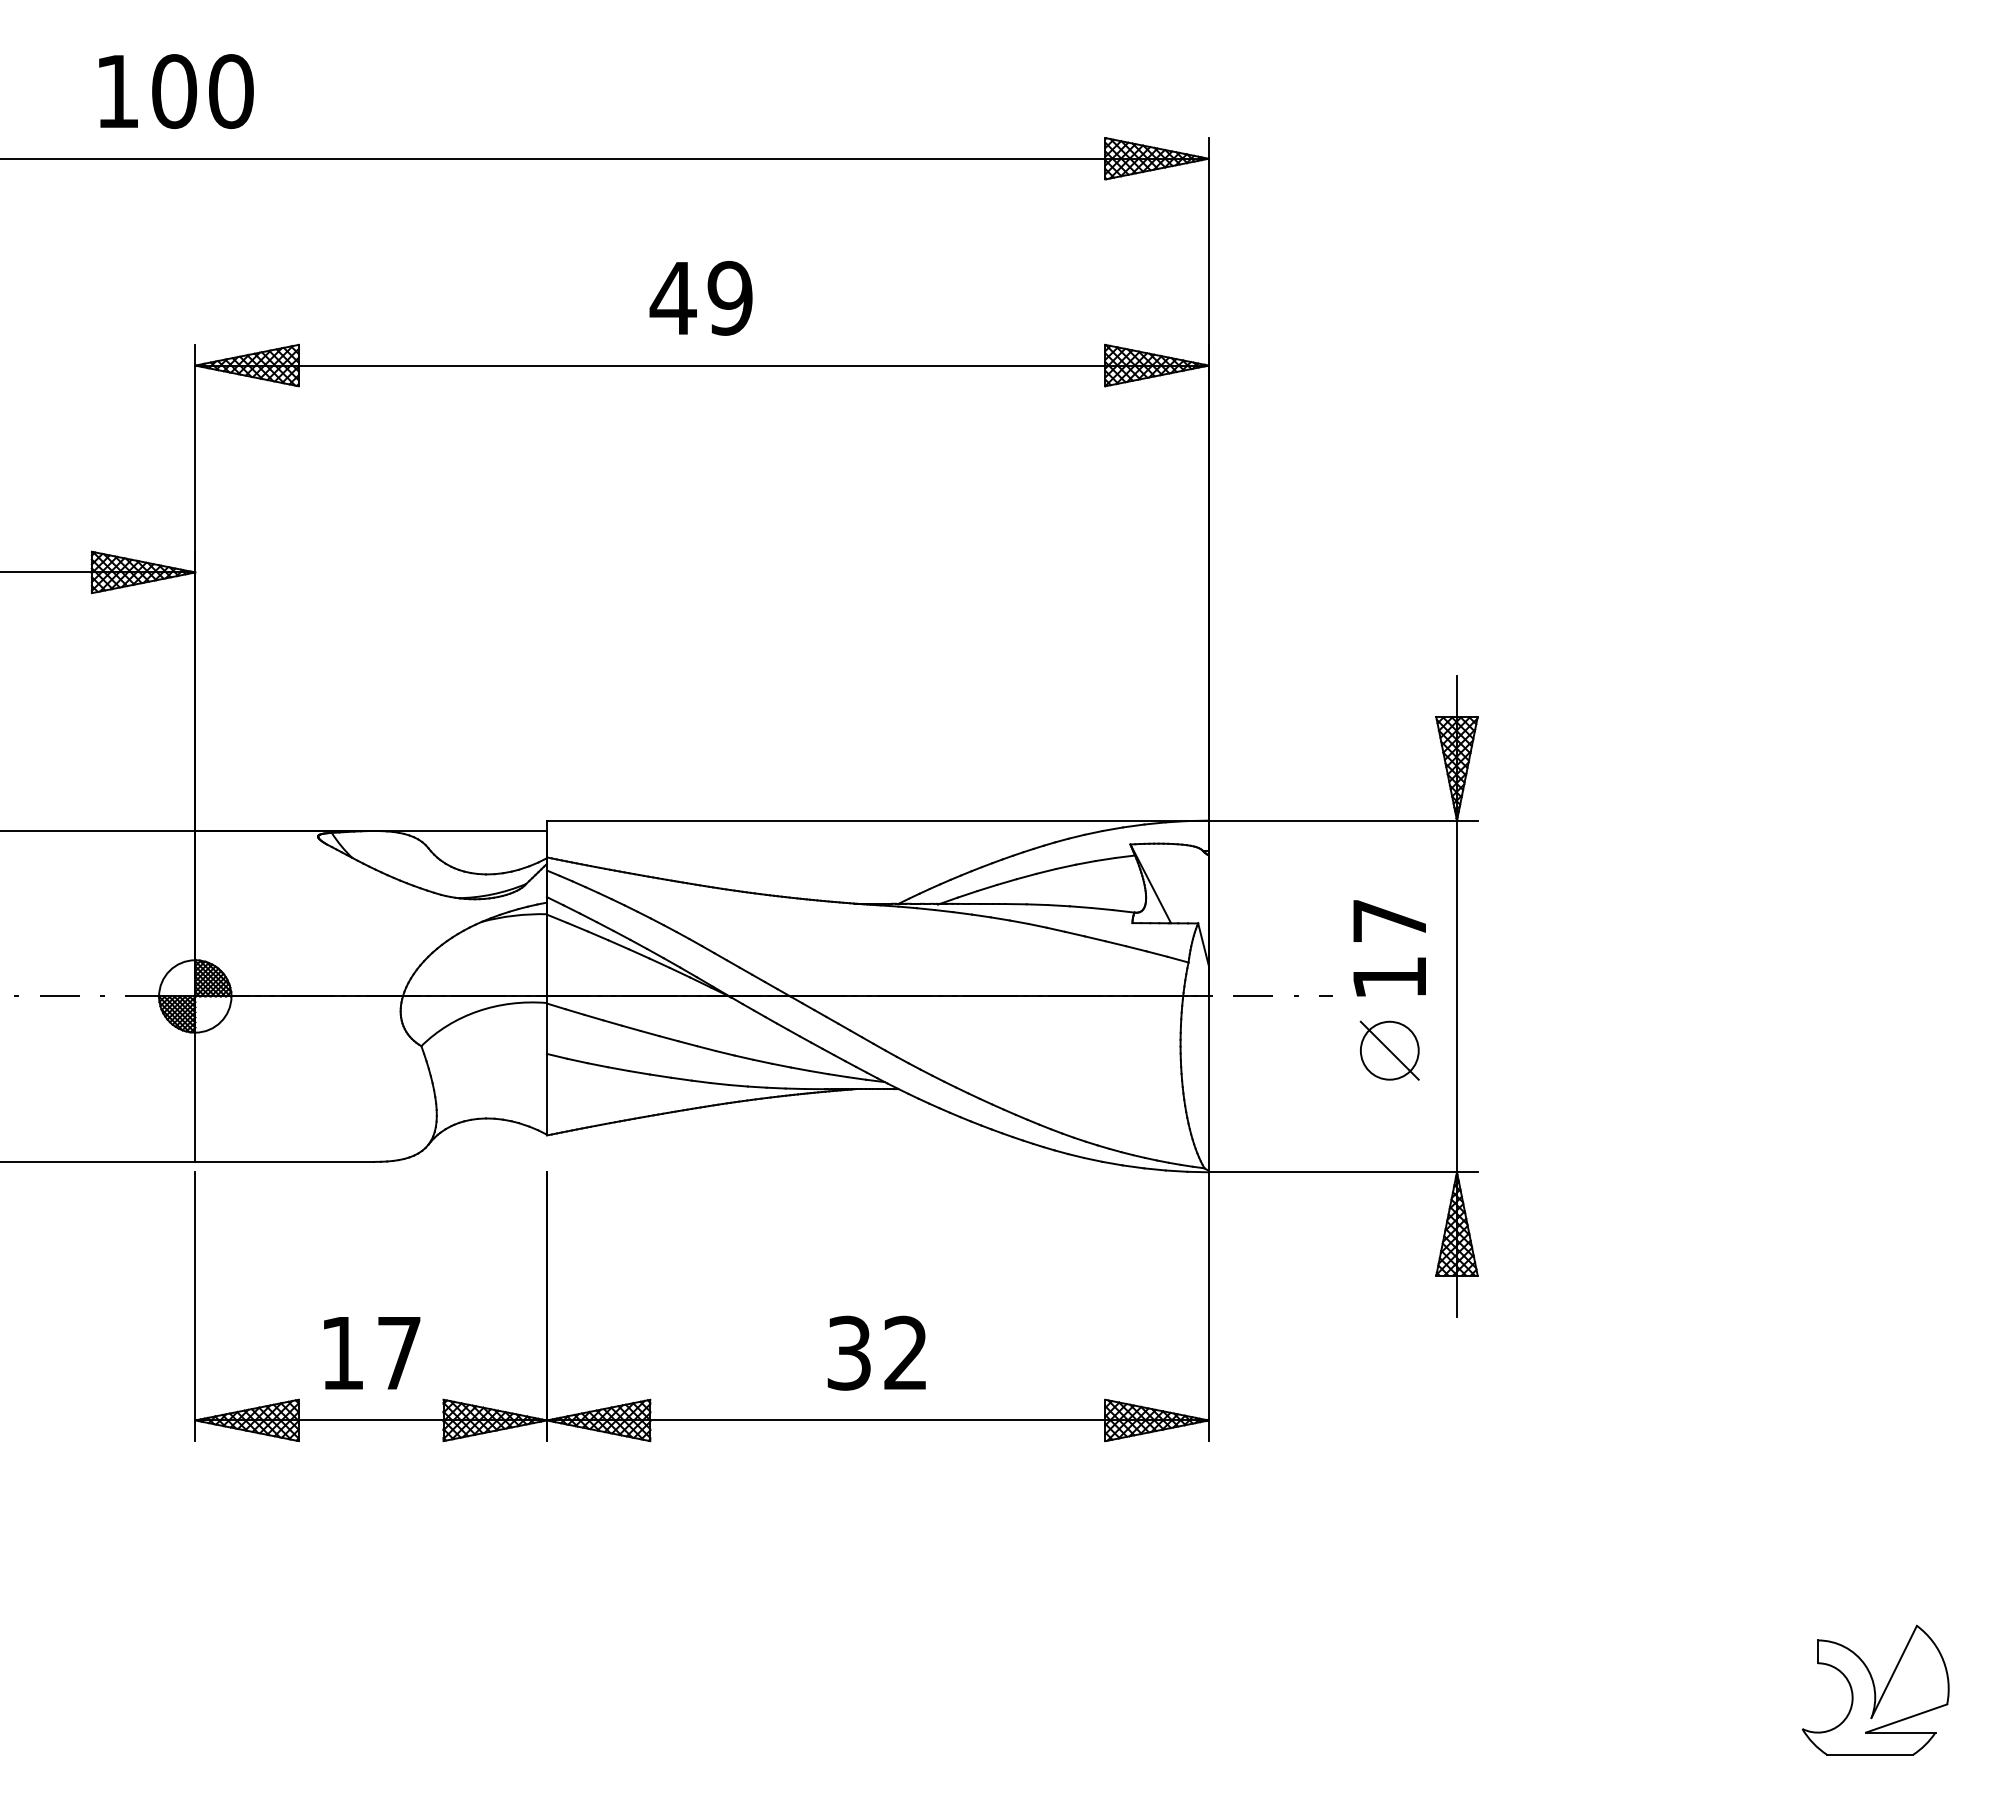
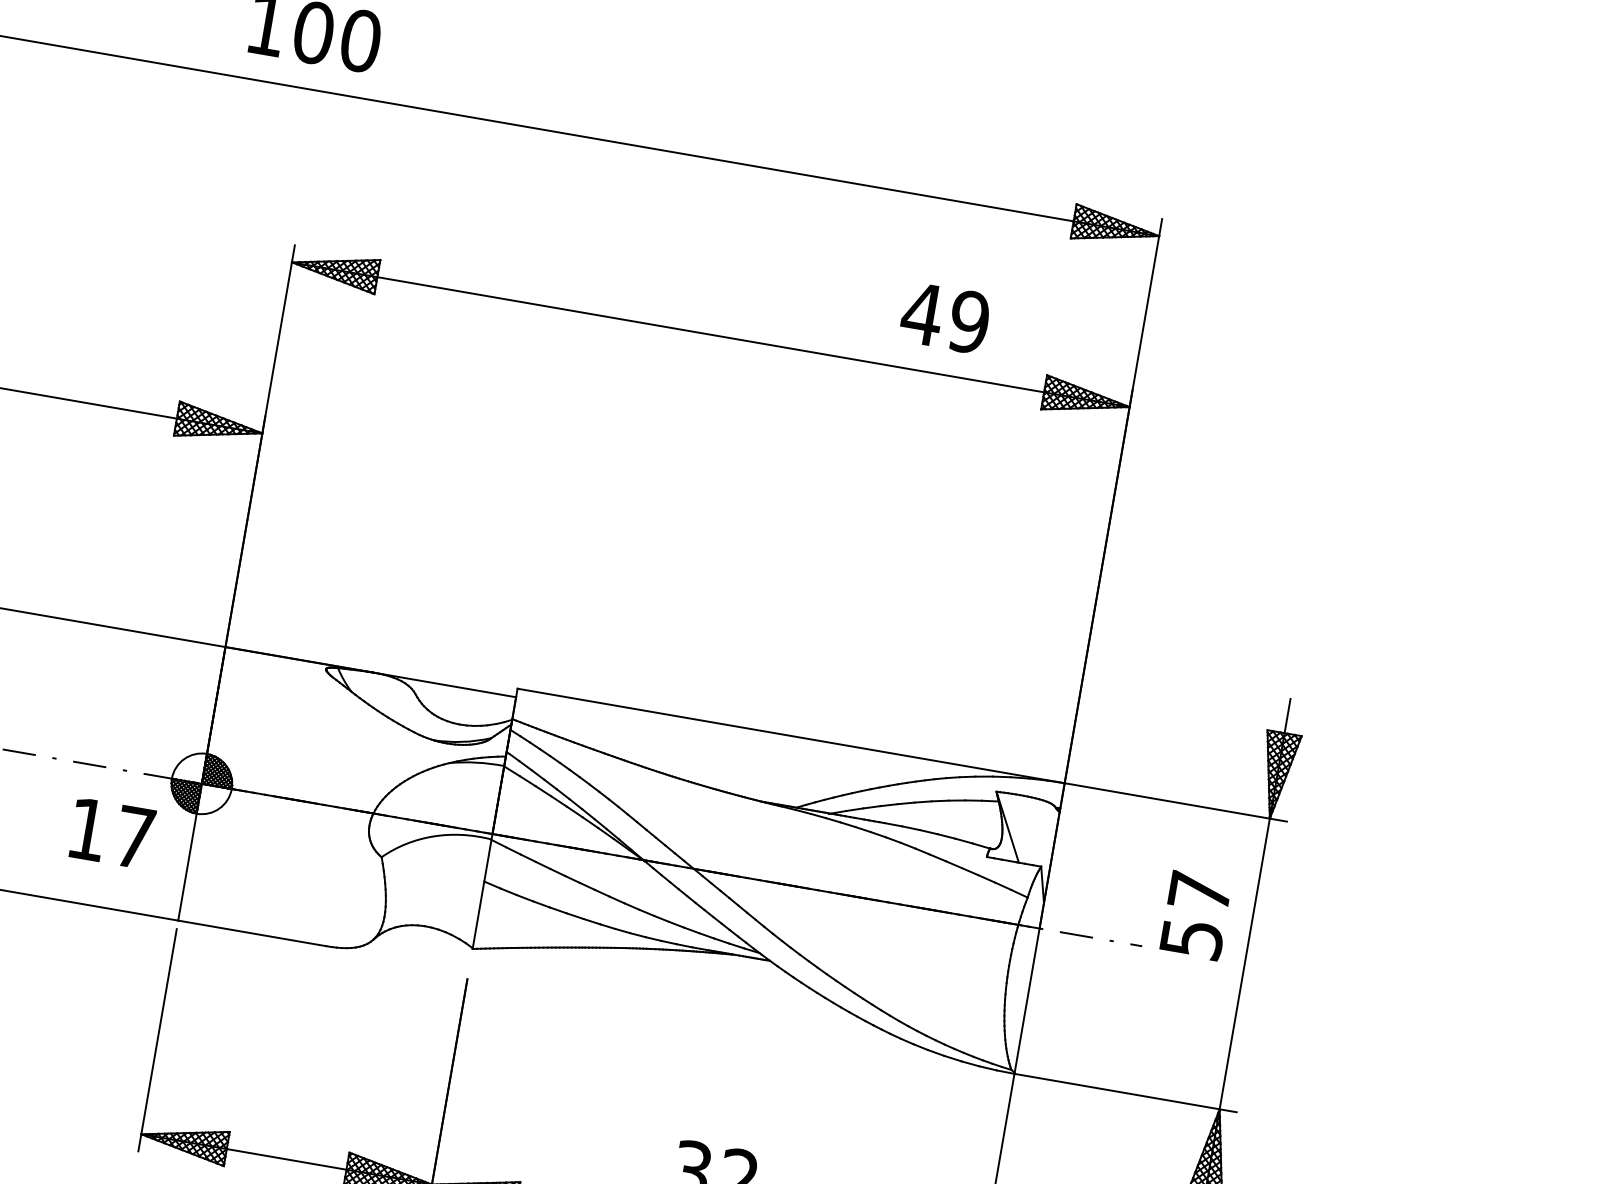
text: (700, 298) -> (944, 318), moved
text: (1390, 978) -> (1192, 939), 17 -> 57
part: (1389, 1050) -> (1181, 999), removed
text: (372, 1353) -> (112, 833), moved

